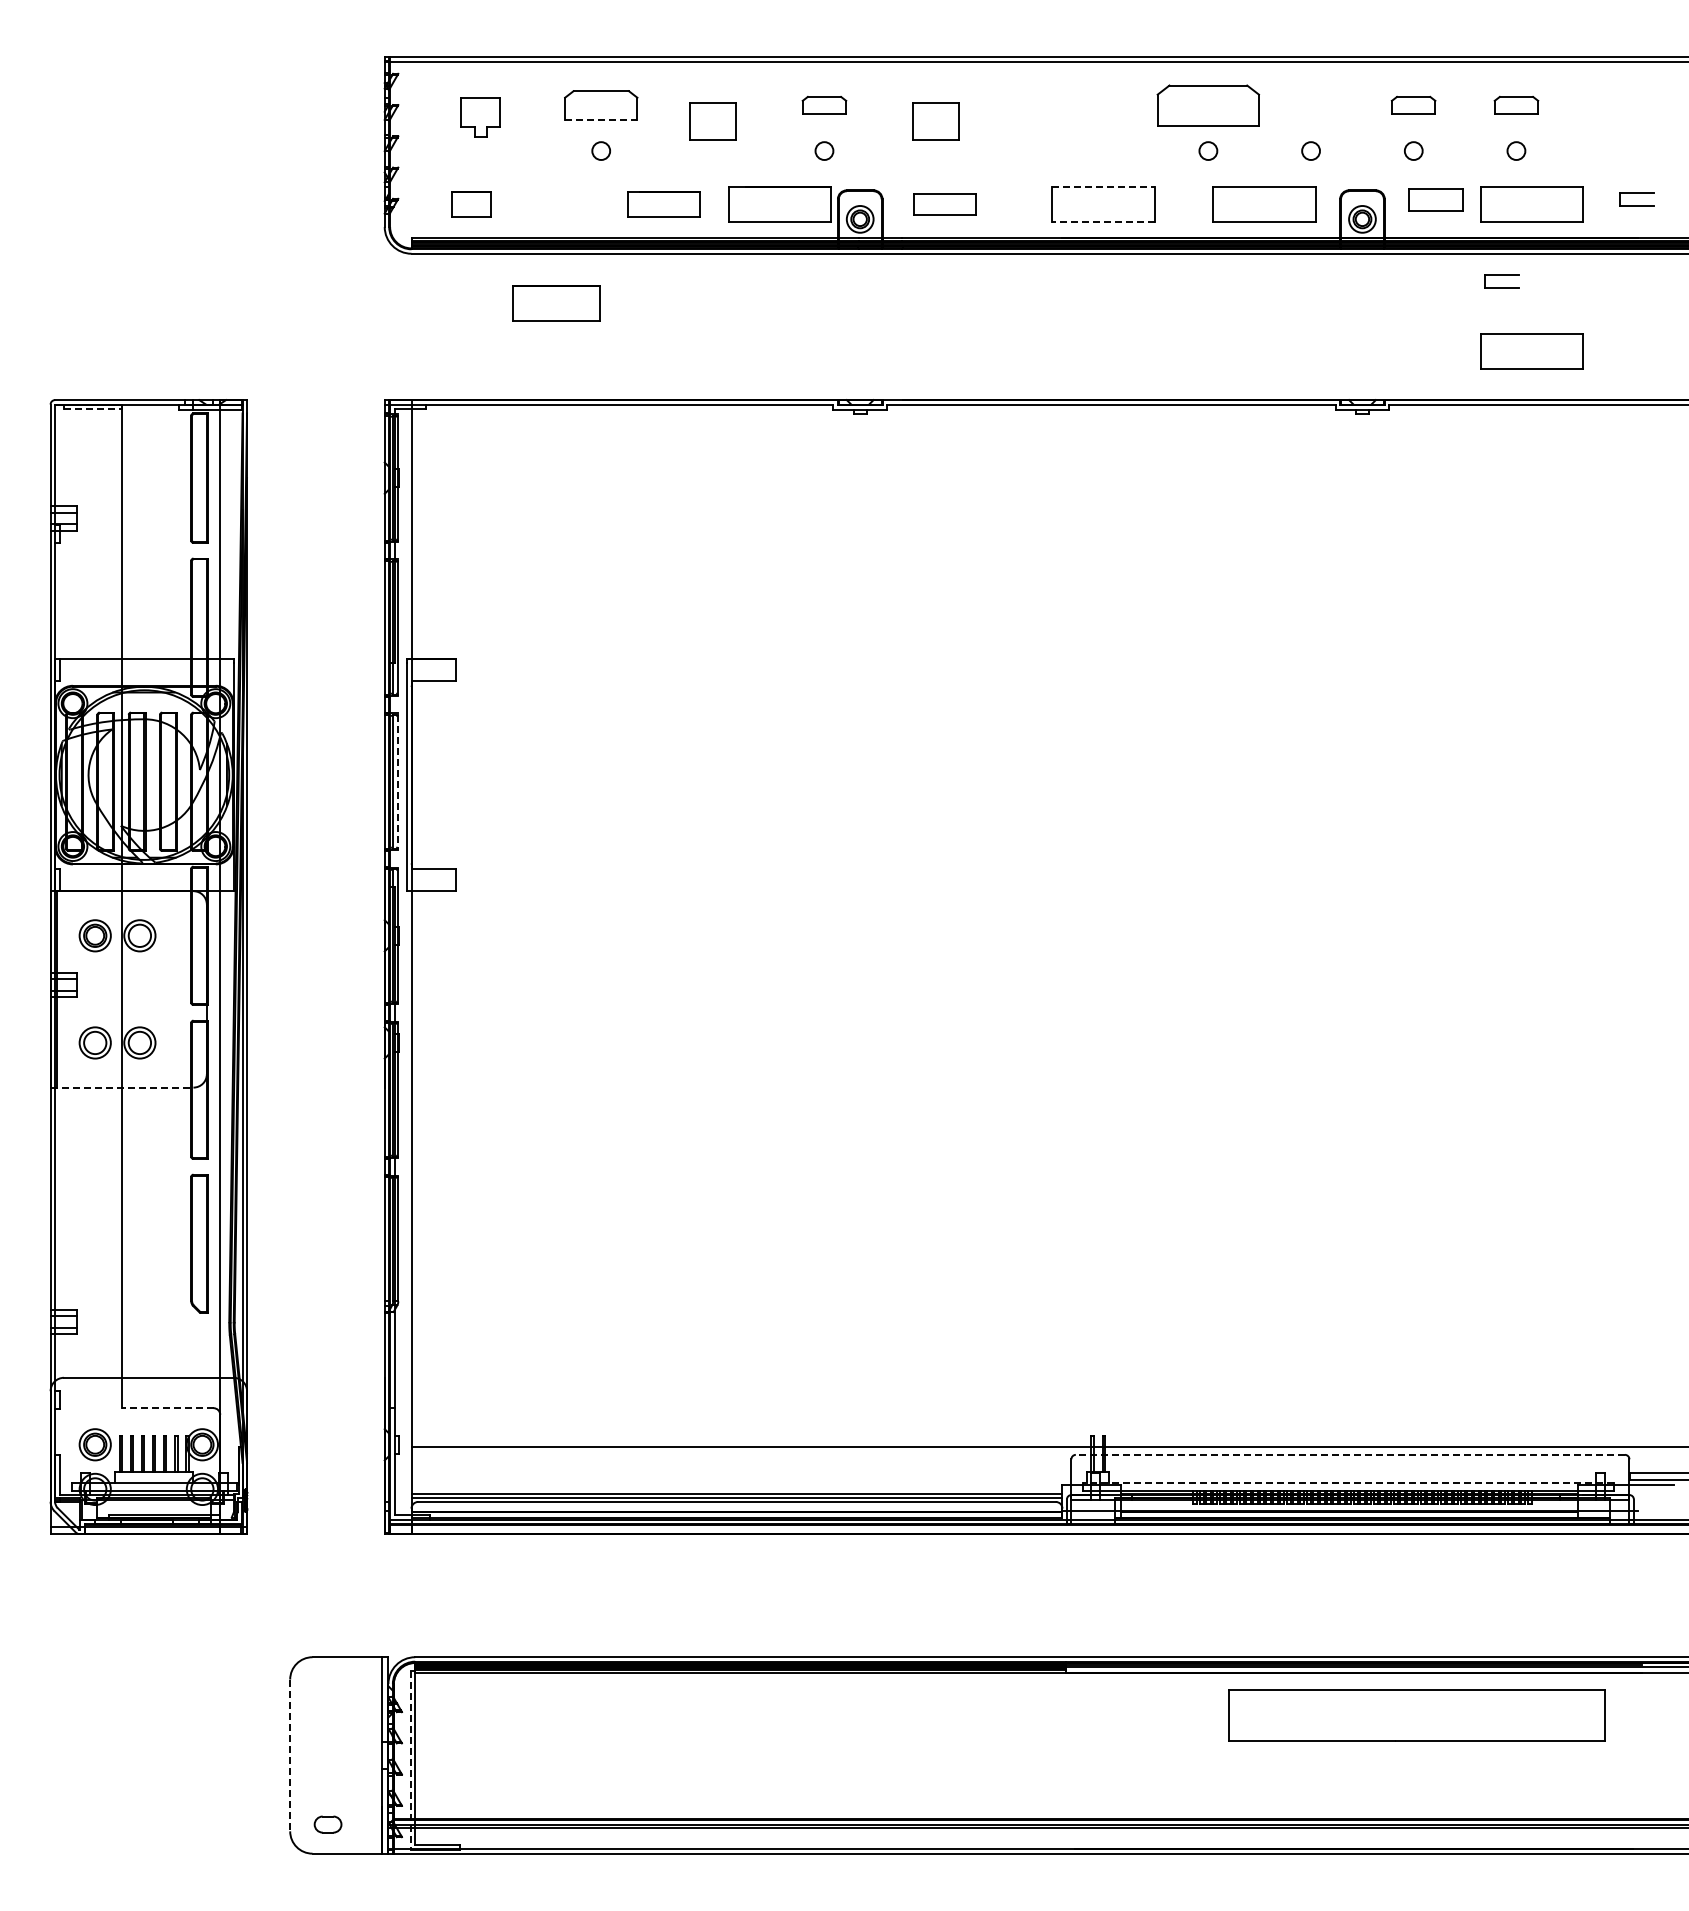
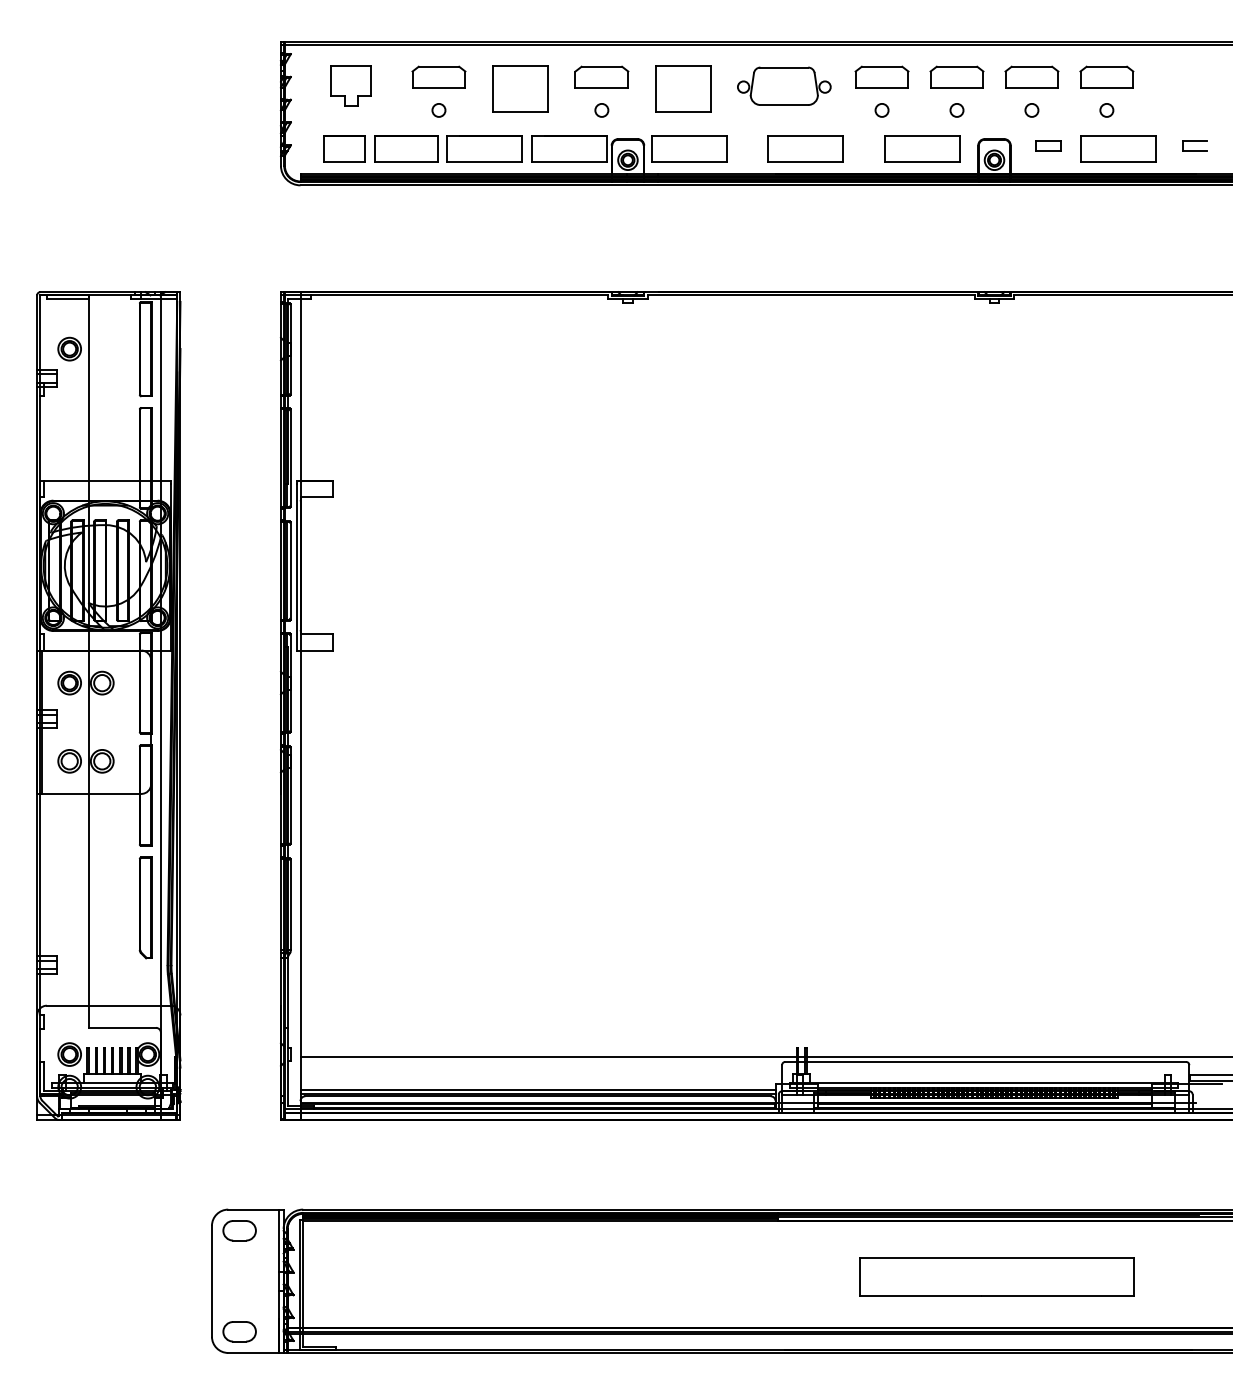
part: (824, 105) -> (601, 77), size x1.67
part: (1208, 105) -> (882, 77), size x0.71
part: (1310, 105) -> (956, 77), added
part: (1413, 105) -> (1031, 77), size x1.67
part: (1516, 105) -> (1106, 77), size x1.67
part: (480, 117) -> (350, 85), size x1.43
part: (1074, 117) -> (784, 85), added
line: (601, 120) -> (439, 88), dashed -> solid
part: (712, 121) -> (520, 88), size x1.67
part: (935, 121) -> (682, 88), size x1.67
line: (1104, 186) -> (806, 136), dashed -> solid
part: (1435, 199) -> (1047, 145), size x0.62
part: (471, 204) -> (344, 149), size x1.43
part: (663, 204) -> (484, 149), size x1.43
part: (944, 204) -> (689, 149), size x1.67
line: (1103, 222) -> (805, 162), dashed -> solid
part: (1501, 281) -> (1095, 205), removed
part: (556, 303) -> (406, 149), moved
part: (1531, 351) -> (1117, 256), removed
line: (93, 409) -> (68, 299), dashed -> solid
part: (94, 477) -> (69, 348), added
line: (398, 781) -> (291, 570), dashed -> solid
line: (122, 1087) -> (89, 793), dashed -> solid
line: (167, 1408) -> (122, 1028), dashed -> solid
line: (1350, 1454) -> (985, 1061), dashed -> solid
line: (1348, 1483) -> (984, 1082), dashed -> solid
part: (327, 1686) -> (239, 1230), added
part: (1416, 1715) -> (996, 1276), moved
line: (290, 1755) -> (212, 1281), dashed -> solid
line: (410, 1760) -> (299, 1284), dashed -> solid
part: (327, 1824) -> (239, 1331), size x1.67

